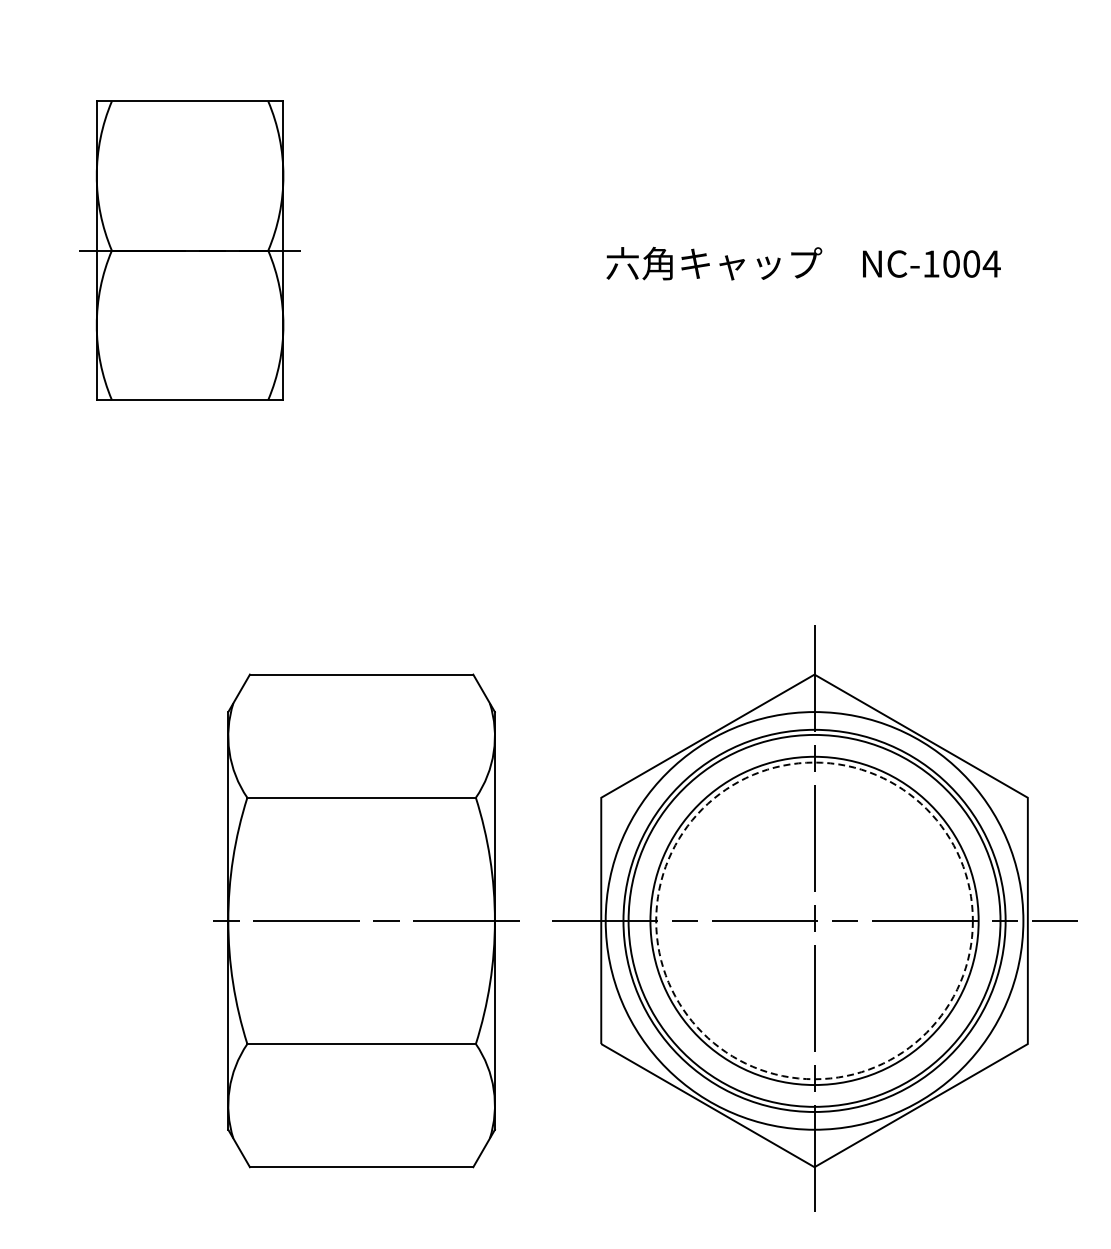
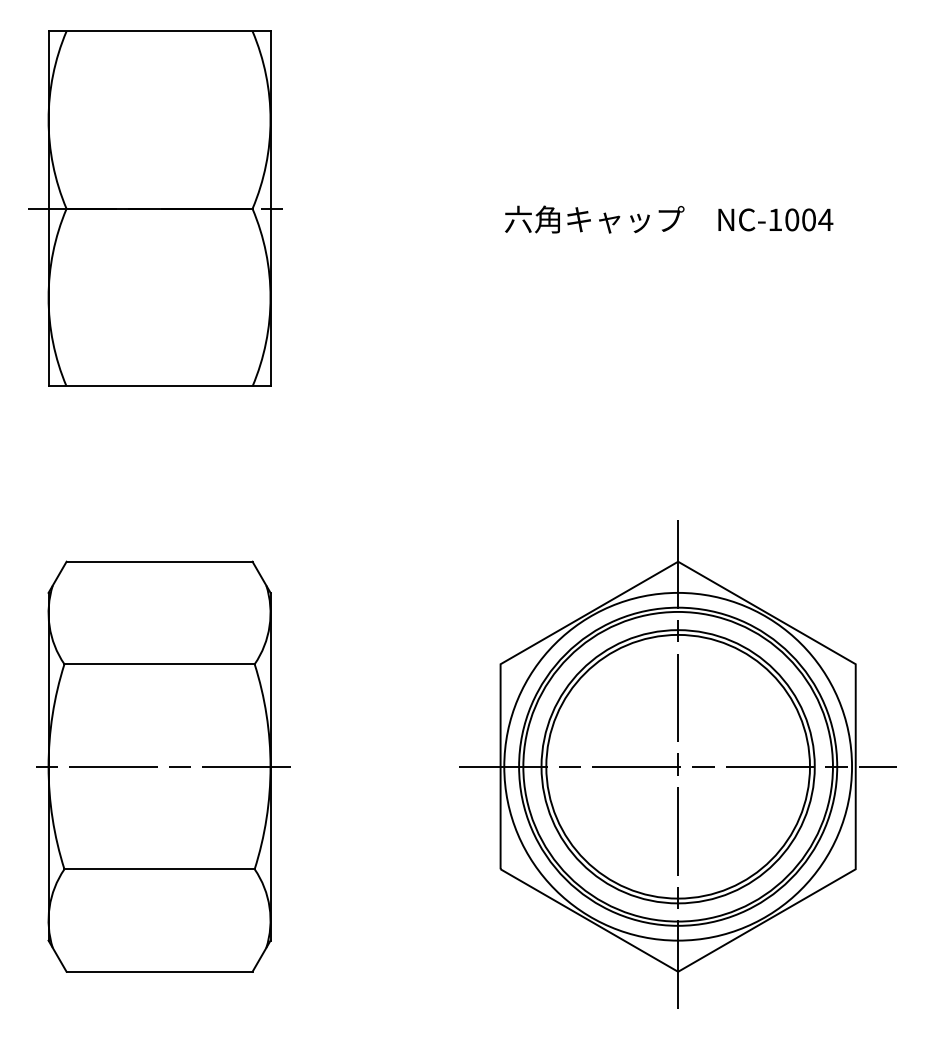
part: (186, 250) -> (155, 208), size x1.43
part: (366, 920) -> (163, 766), moved
circle: (814, 920) -> (678, 766), dashed -> solid

